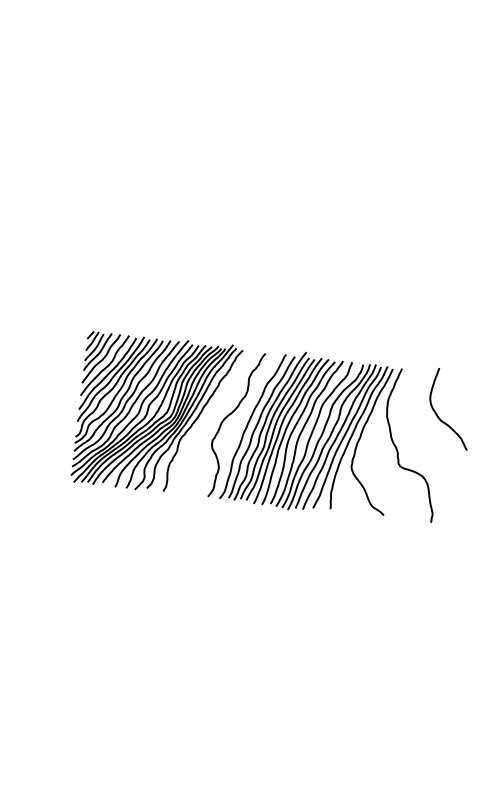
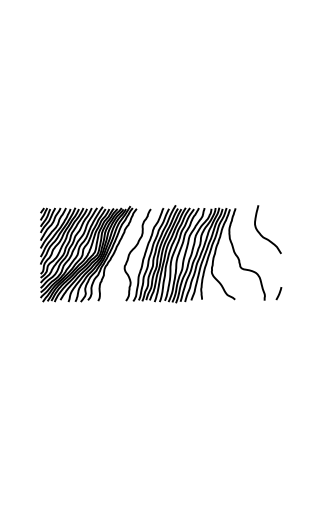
line: (454, 513) -> (278, 293), added

